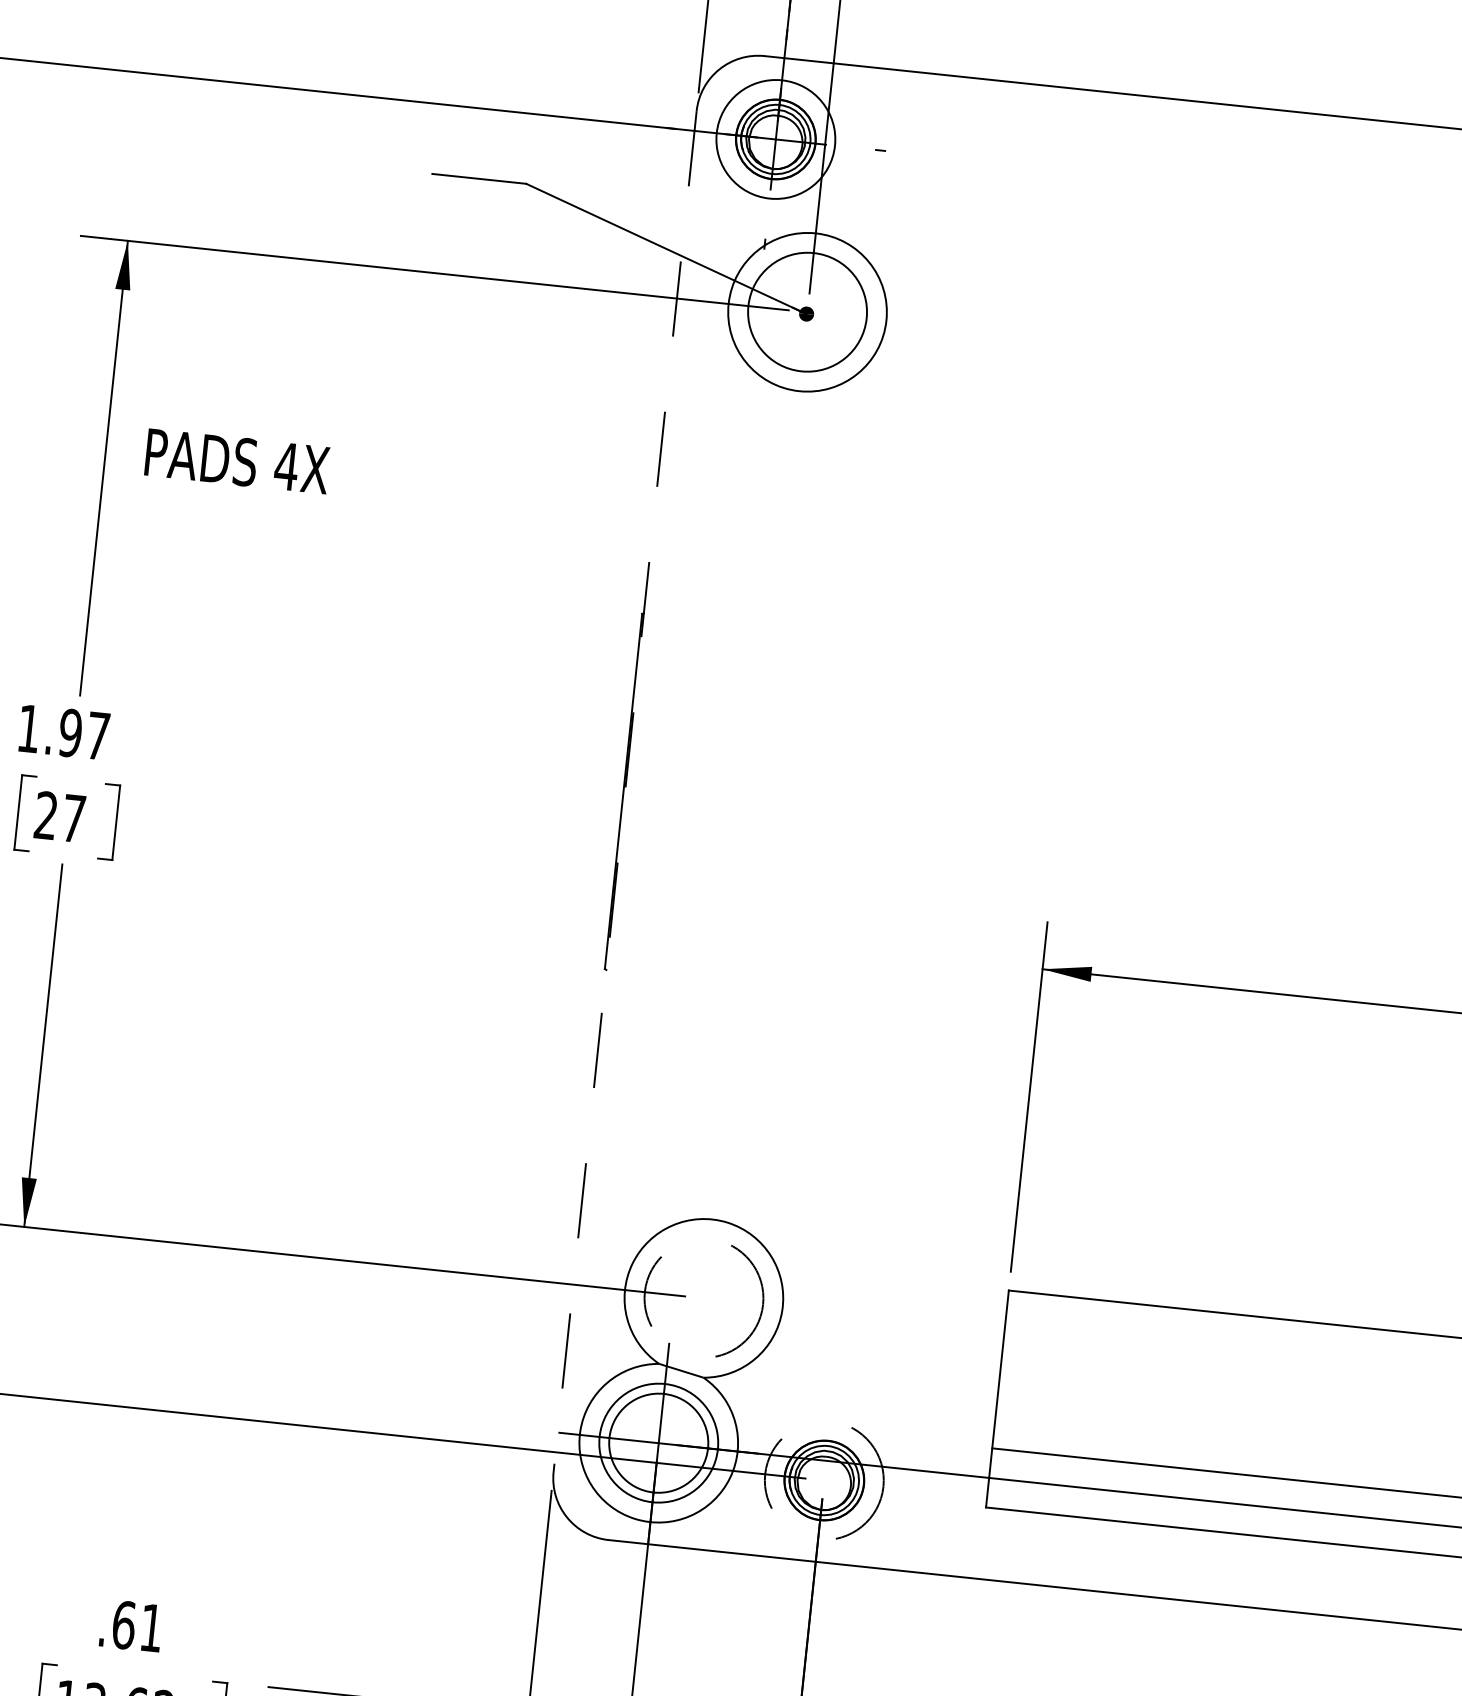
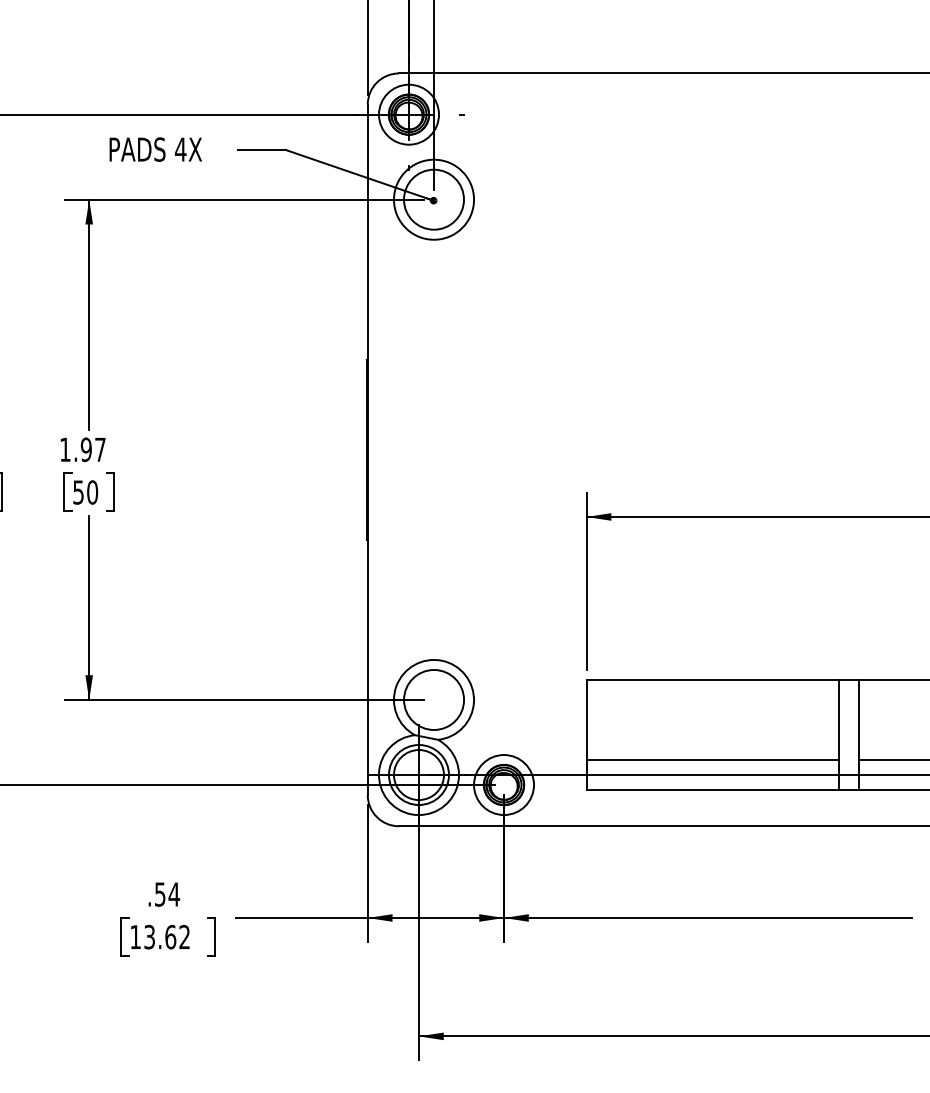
text: (236, 461) -> (155, 149), moved
line: (624, 792) -> (367, 450), dashed -> solid
text: (59, 817) -> (85, 492), 27 -> 50
circle: (704, 1297) -> (434, 699), dashed -> solid
circle: (825, 1481) -> (504, 785), dashed -> solid
text: (138, 1626) -> (167, 894), .61 -> .54

